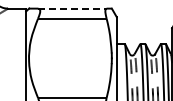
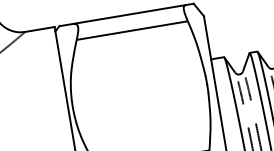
line: (72, 8) -> (129, 14), dashed -> solid

